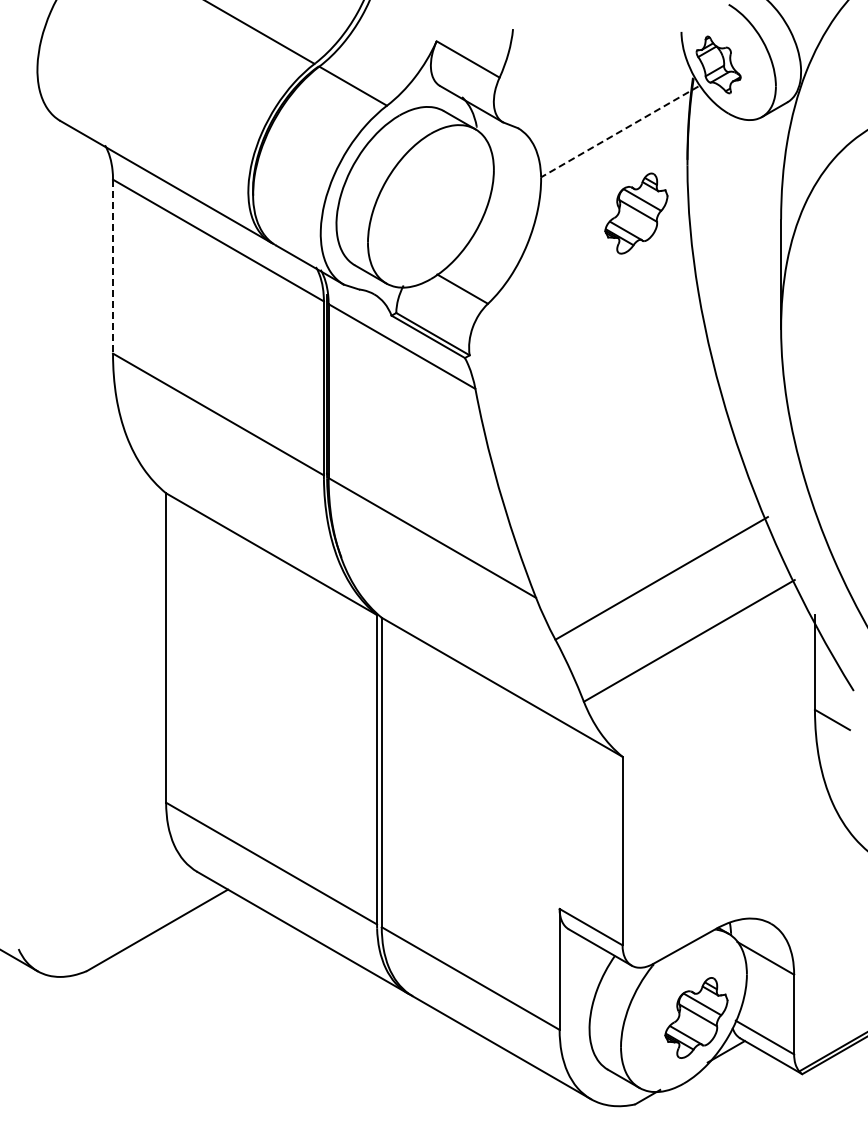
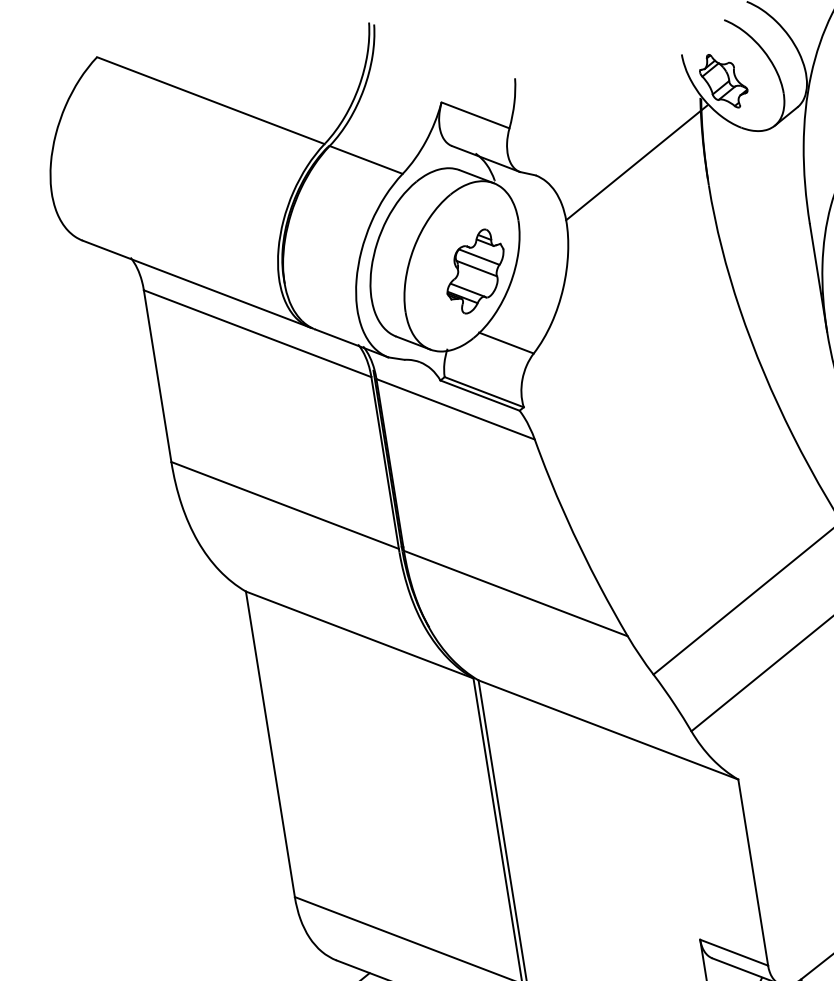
line: (619, 131) -> (636, 162), dashed -> solid
part: (636, 213) -> (475, 271), moved
line: (113, 266) -> (158, 375), dashed -> solid

